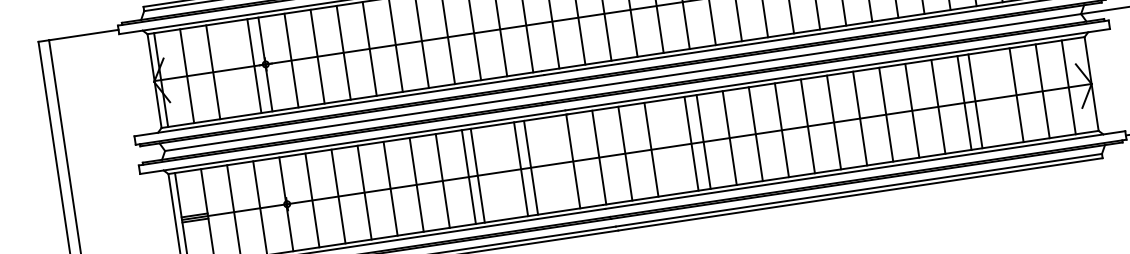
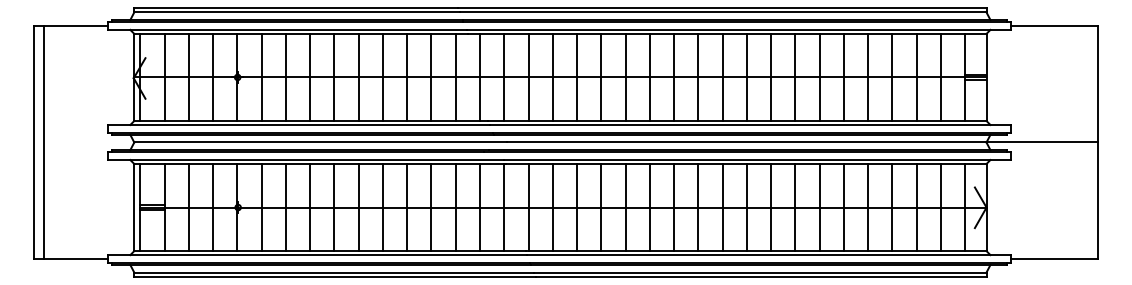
line: (254, 66) -> (213, 77), moved
line: (975, 101) -> (892, 207), moved
line: (691, 143) -> (601, 207), moved
line: (531, 167) -> (480, 207), moved
line: (477, 175) -> (431, 207), moved

